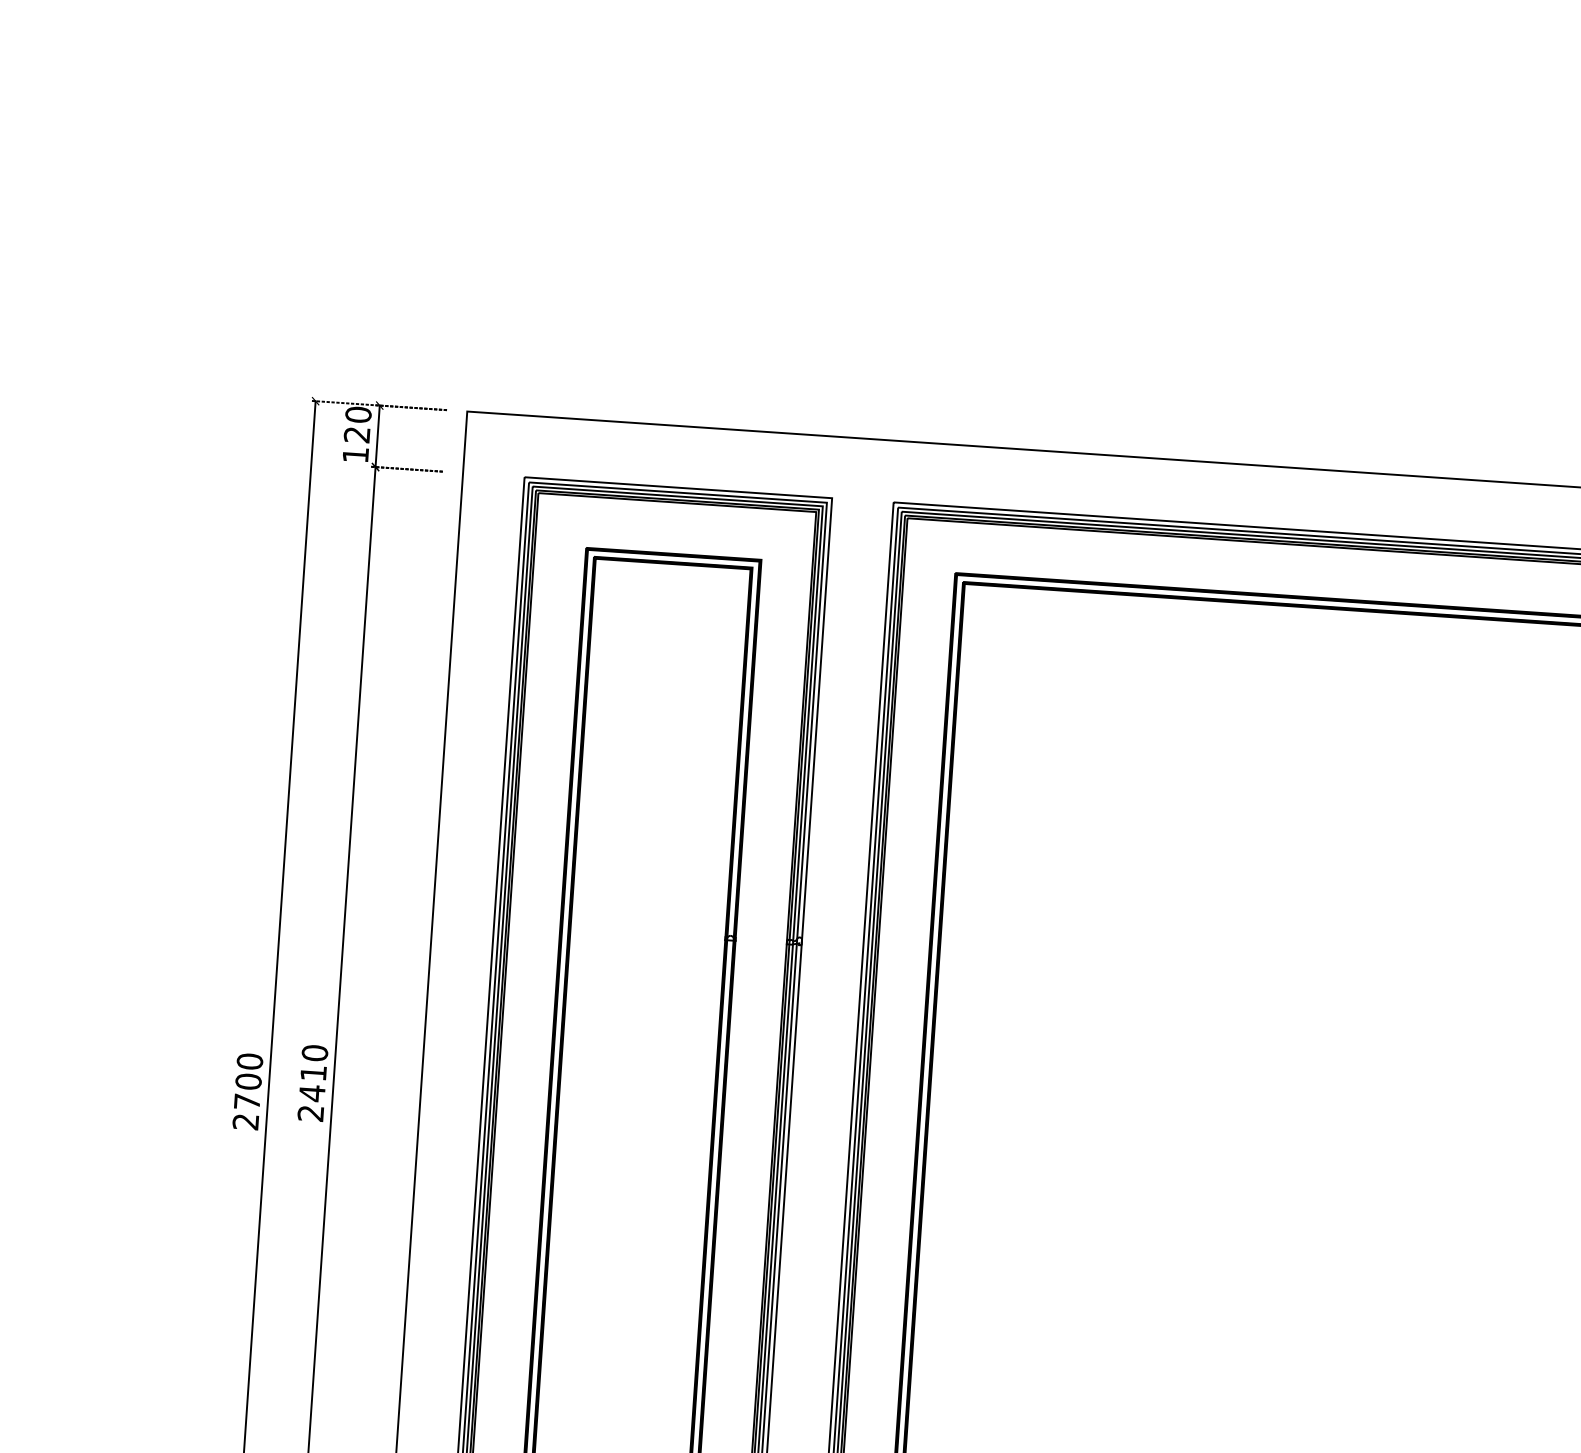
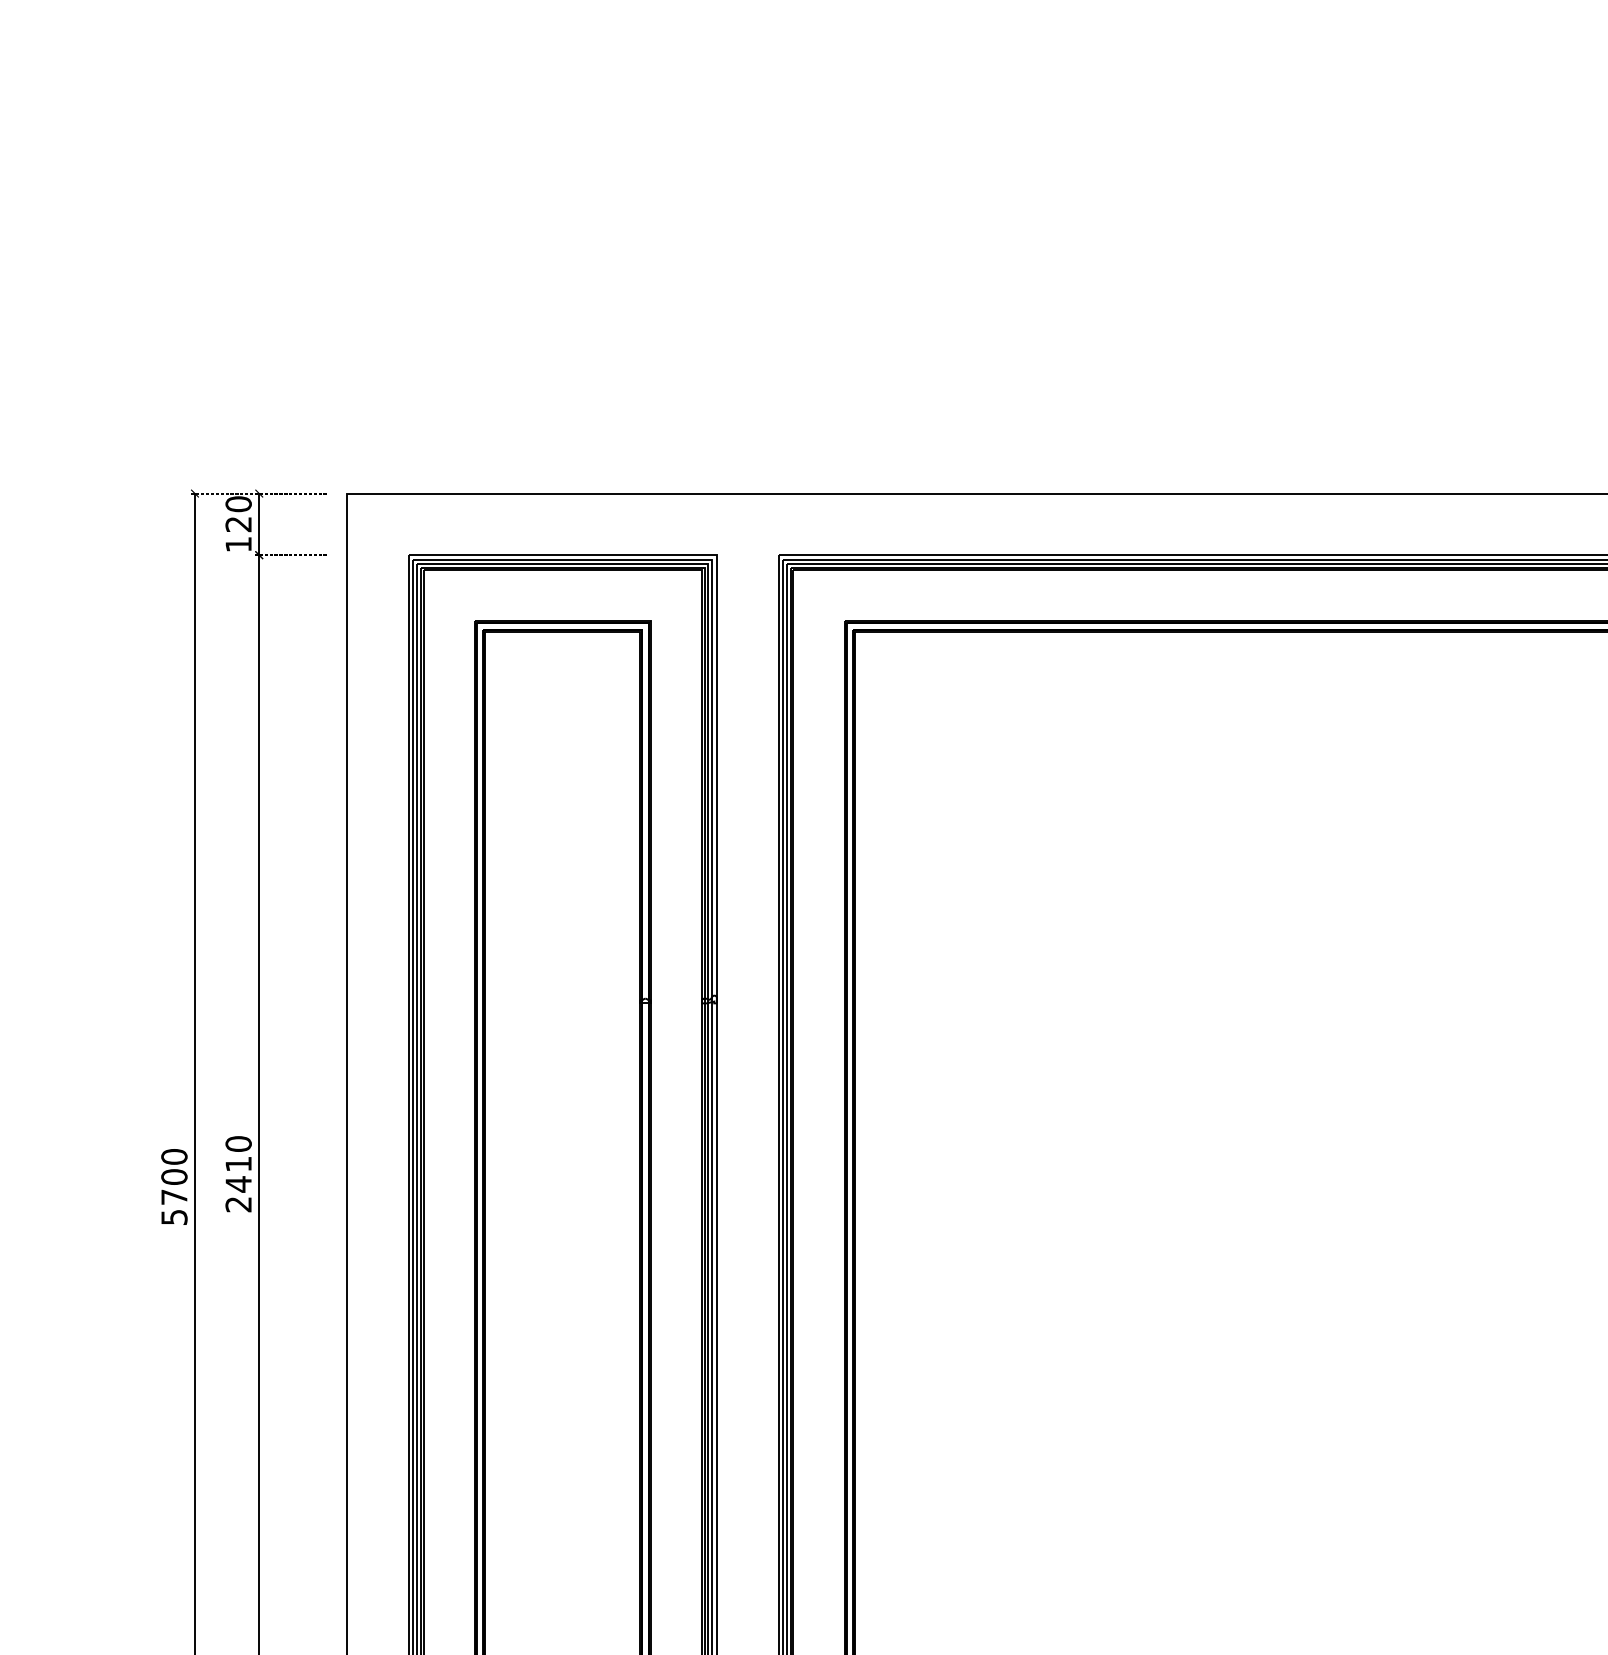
text: (245, 1122) -> (174, 1217), 2700 -> 5700

